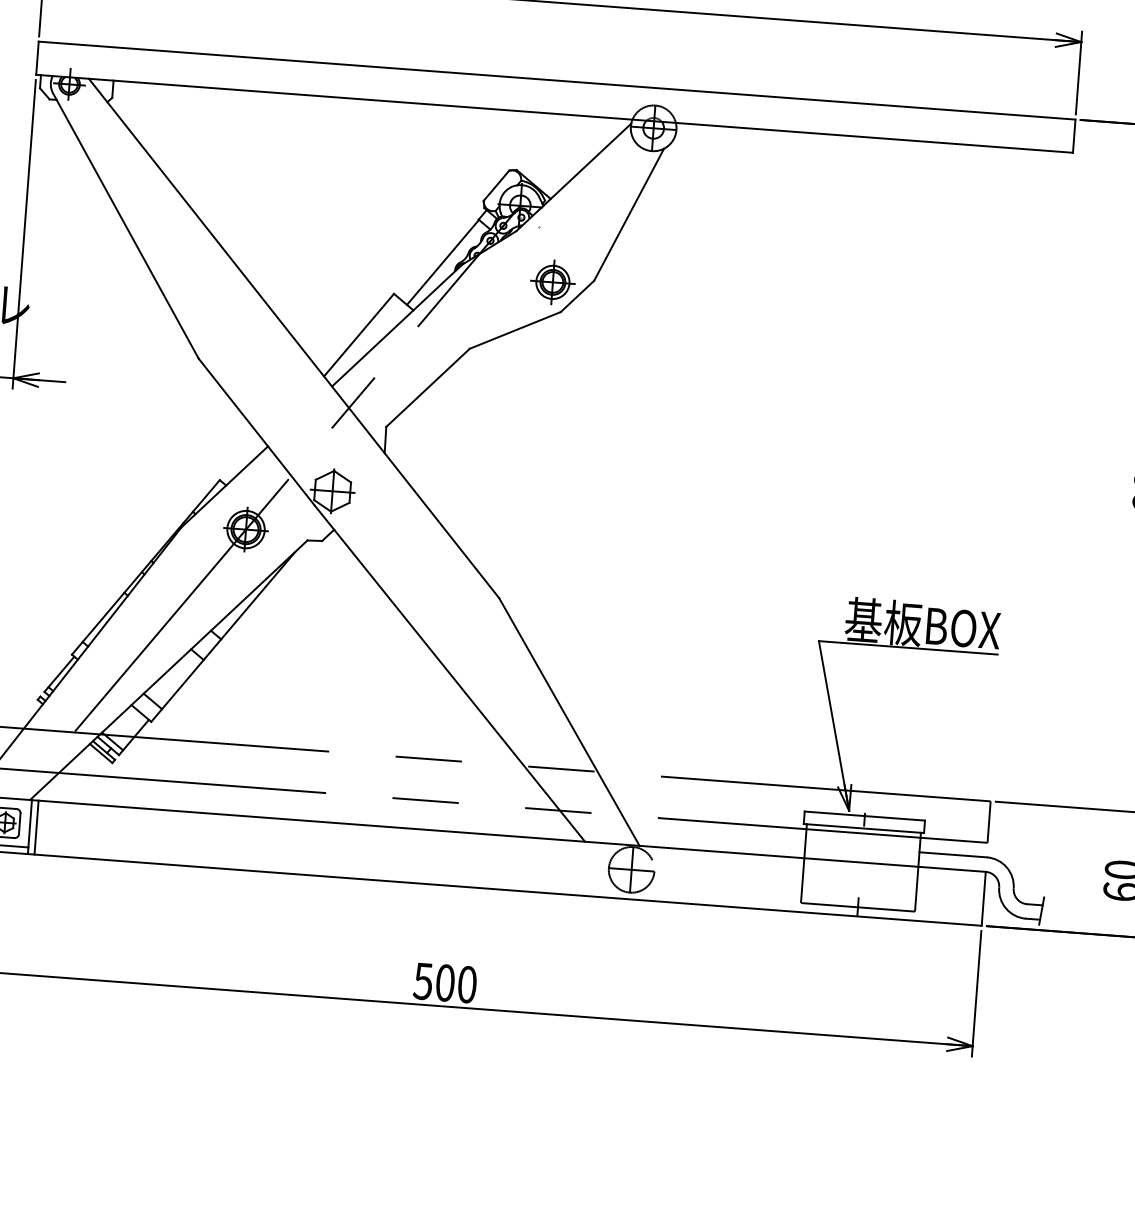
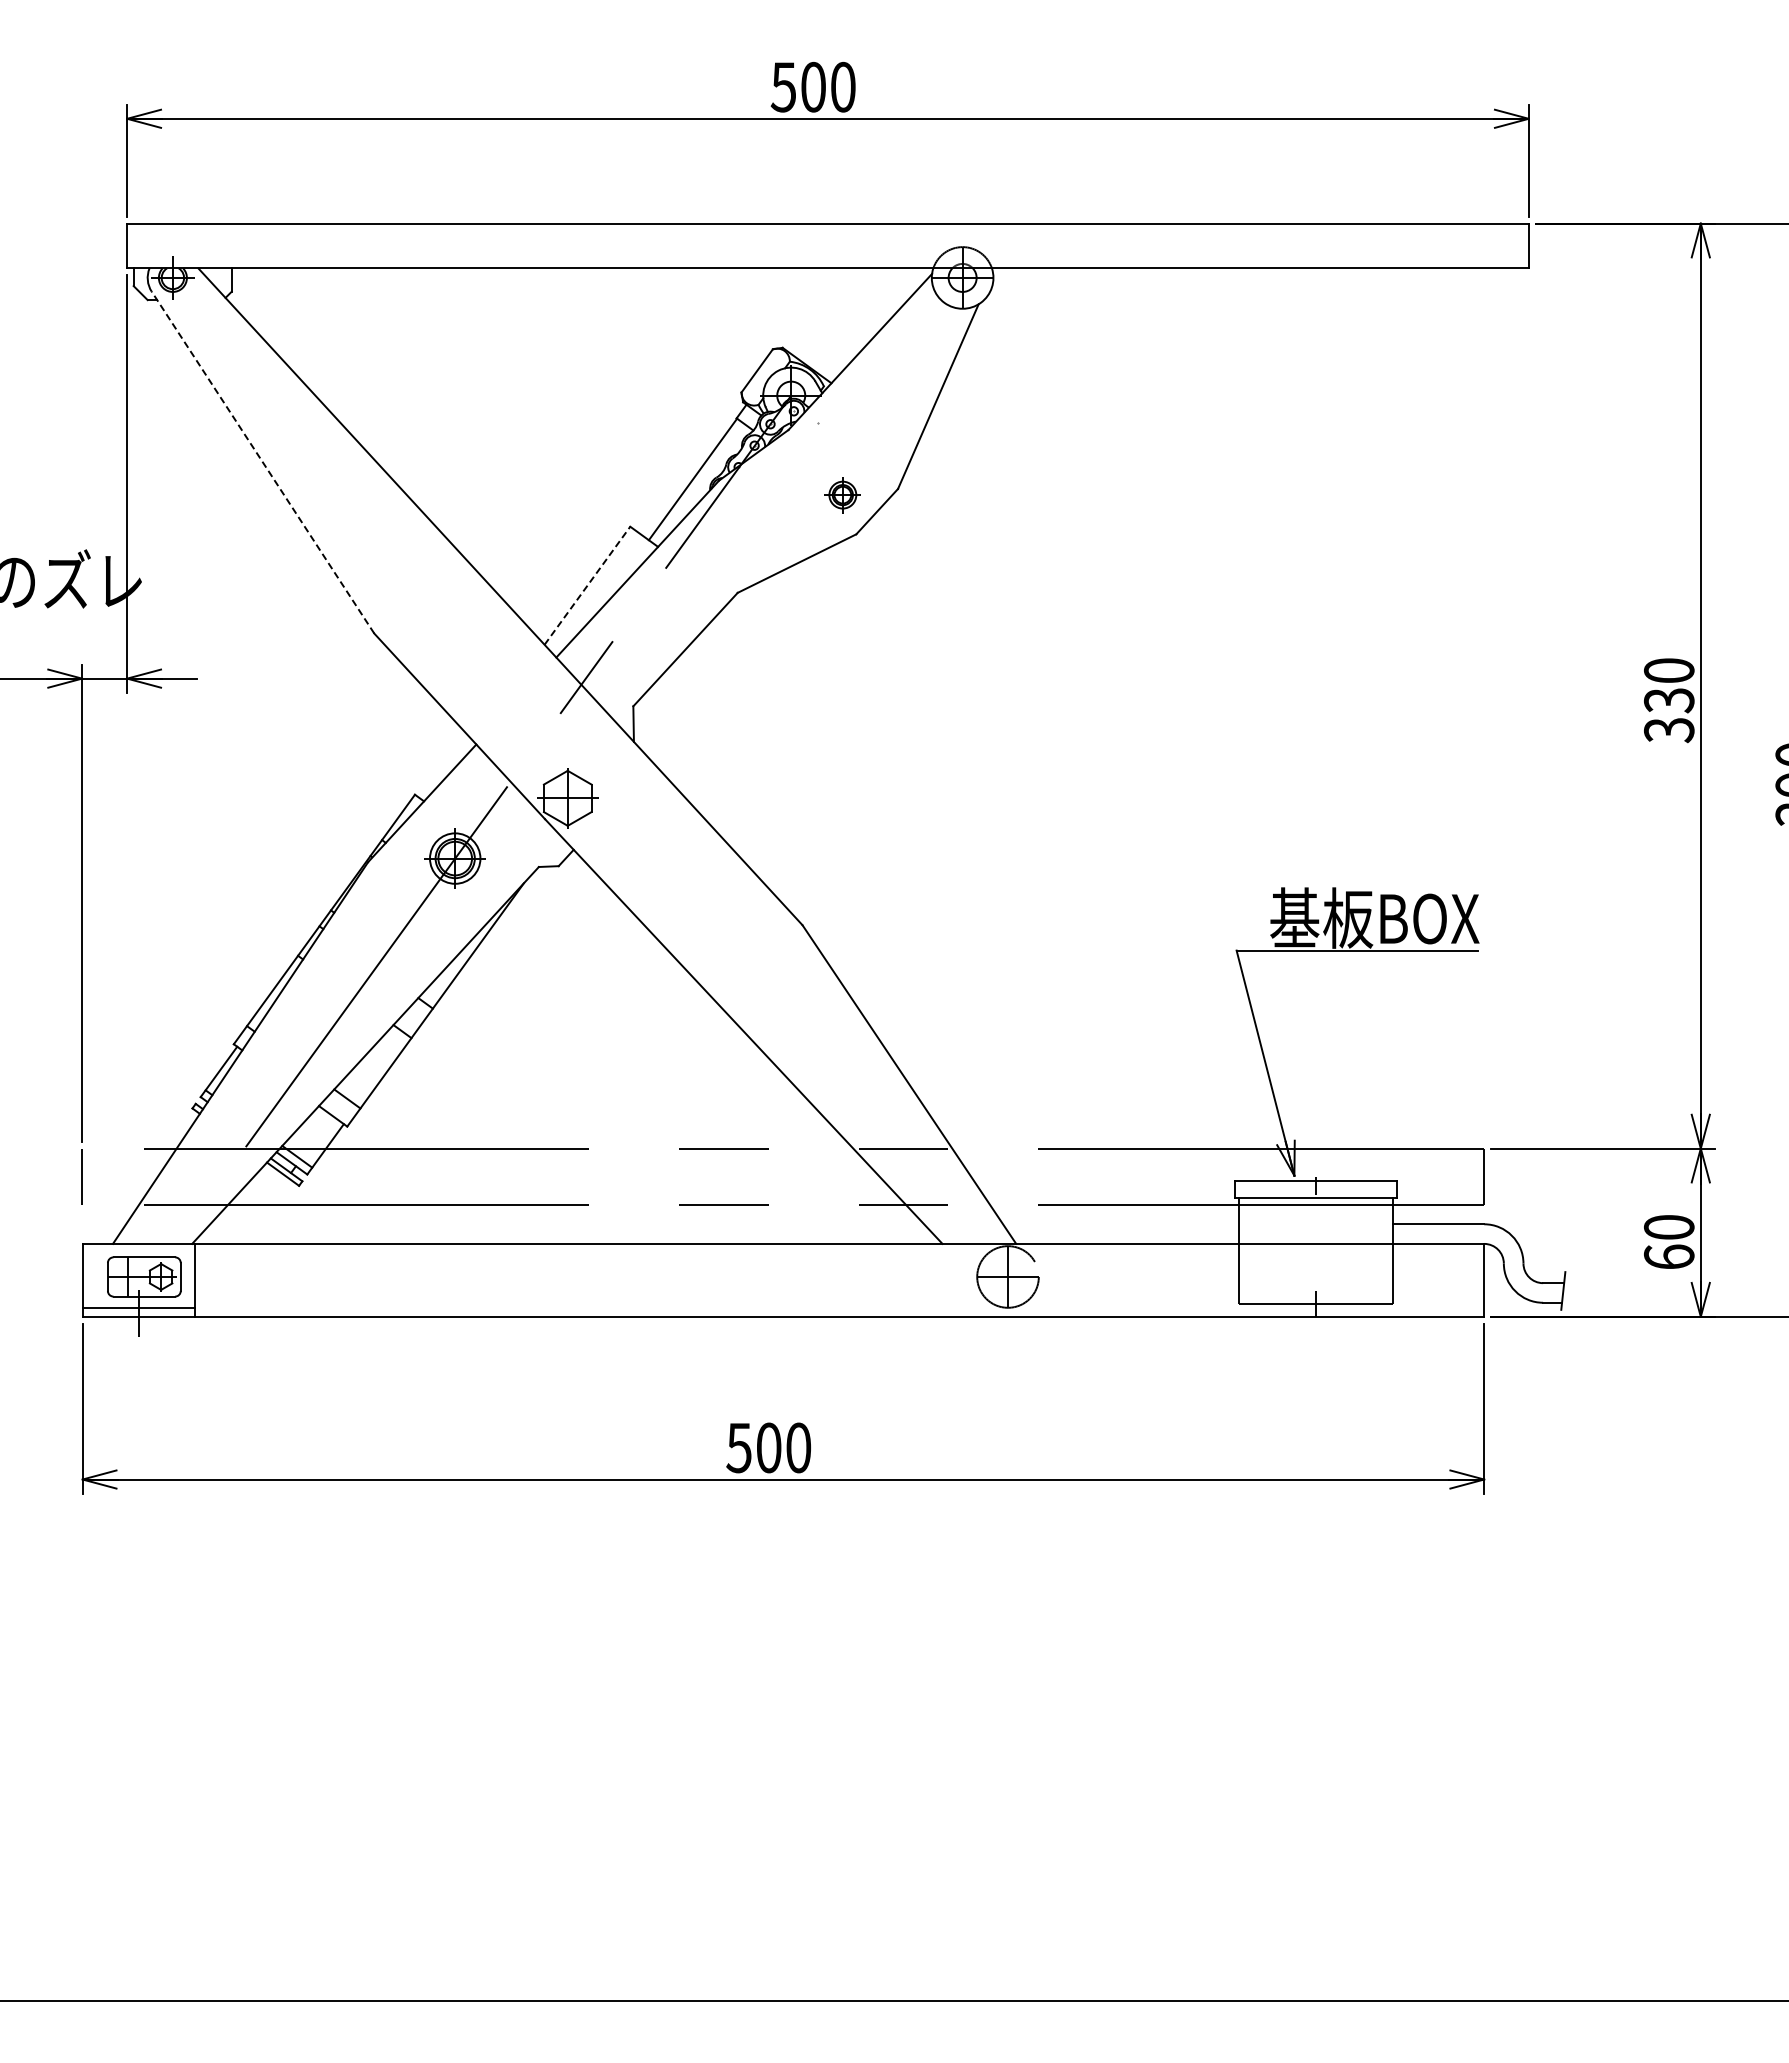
line: (126, 225) -> (263, 462), solid -> dashed
part: (552, 281) -> (842, 494), size x0.6
line: (359, 334) -> (587, 585), solid -> dashed
line: (36, 826) -> (203, 1279), removed

